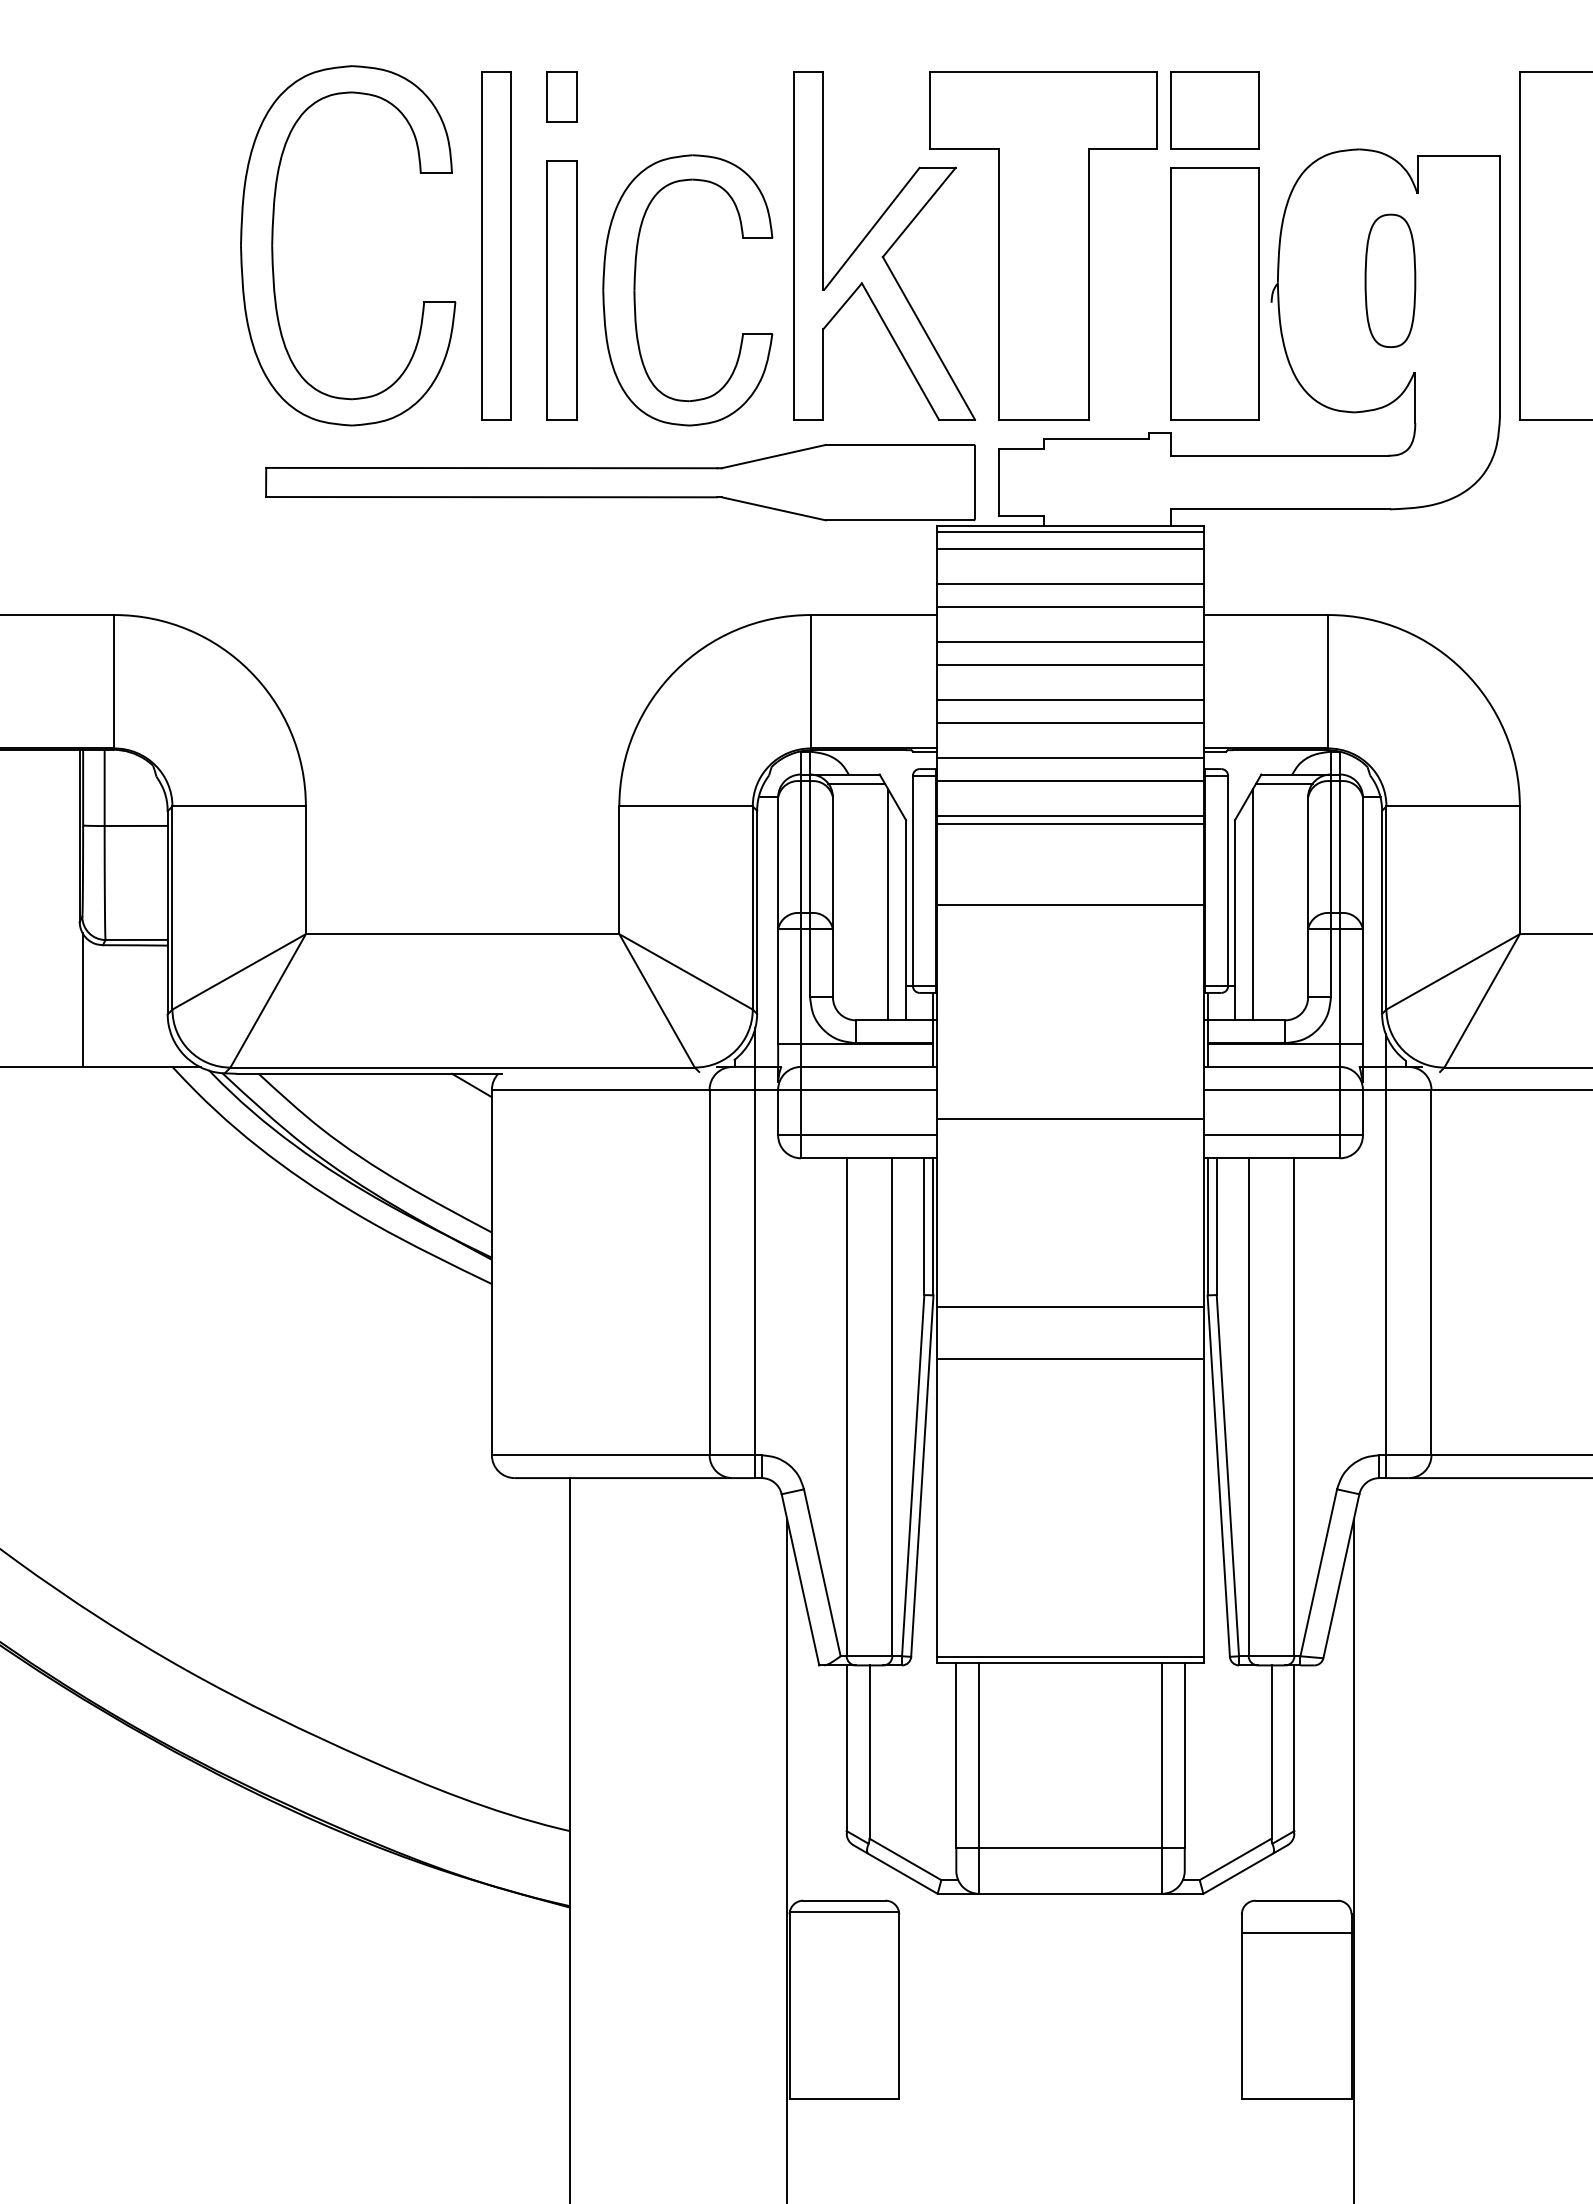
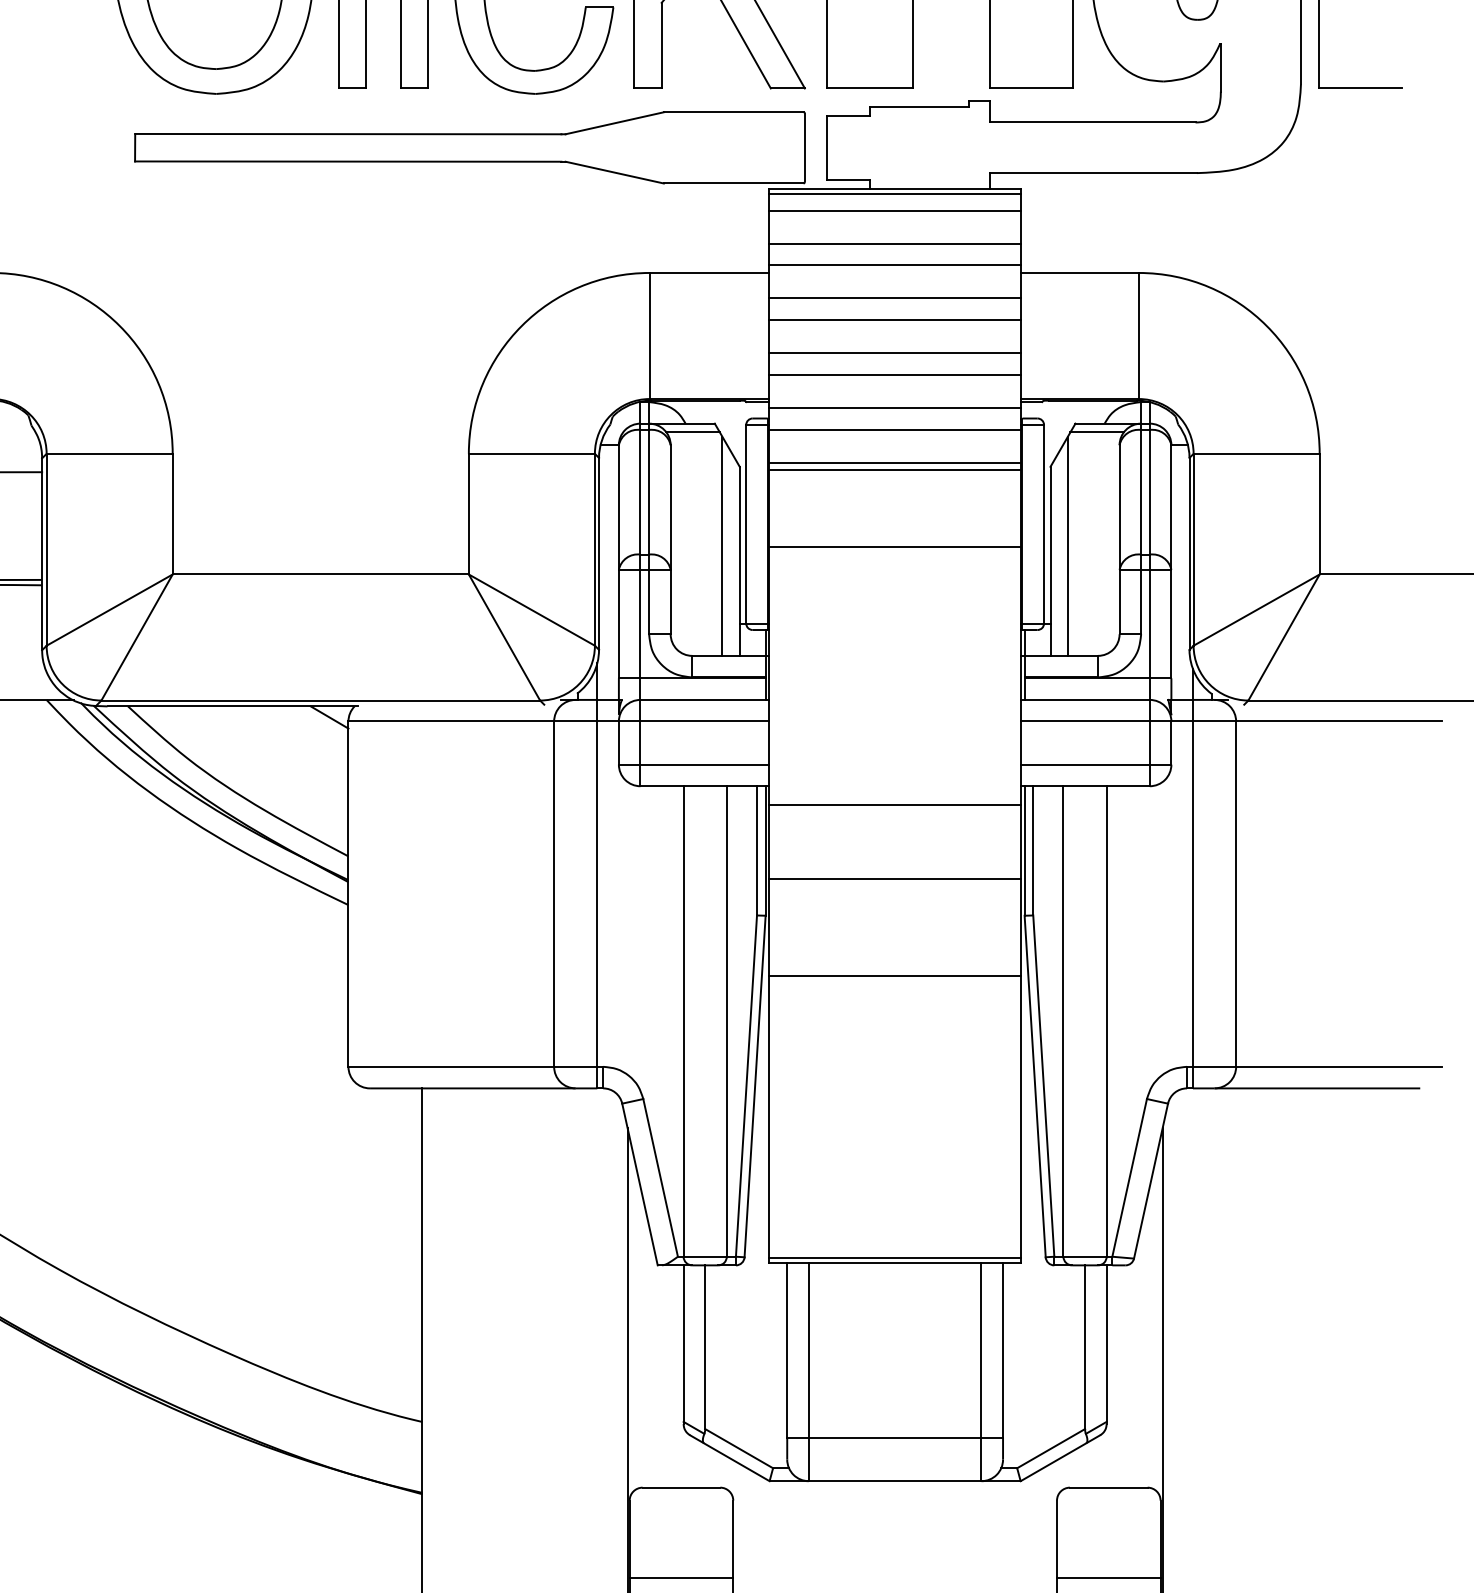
line: (1070, 1119) -> (895, 805), moved
line: (1070, 1307) -> (895, 879), moved
line: (844, 1911) -> (681, 1578), moved
line: (1296, 1932) -> (1108, 1578), moved

